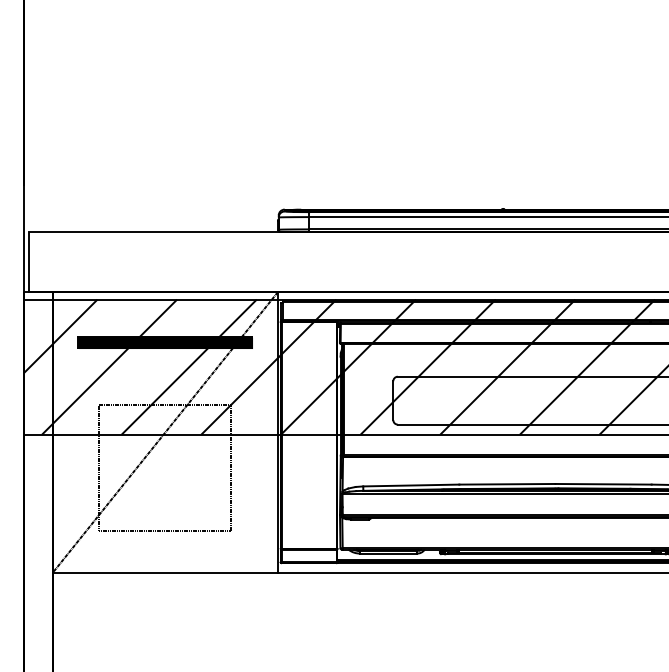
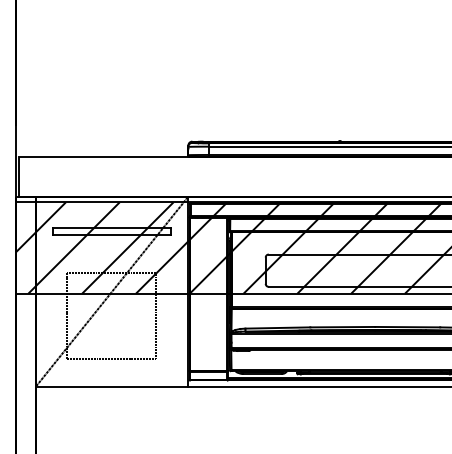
hatch: (165, 342) -> (111, 231), removed

